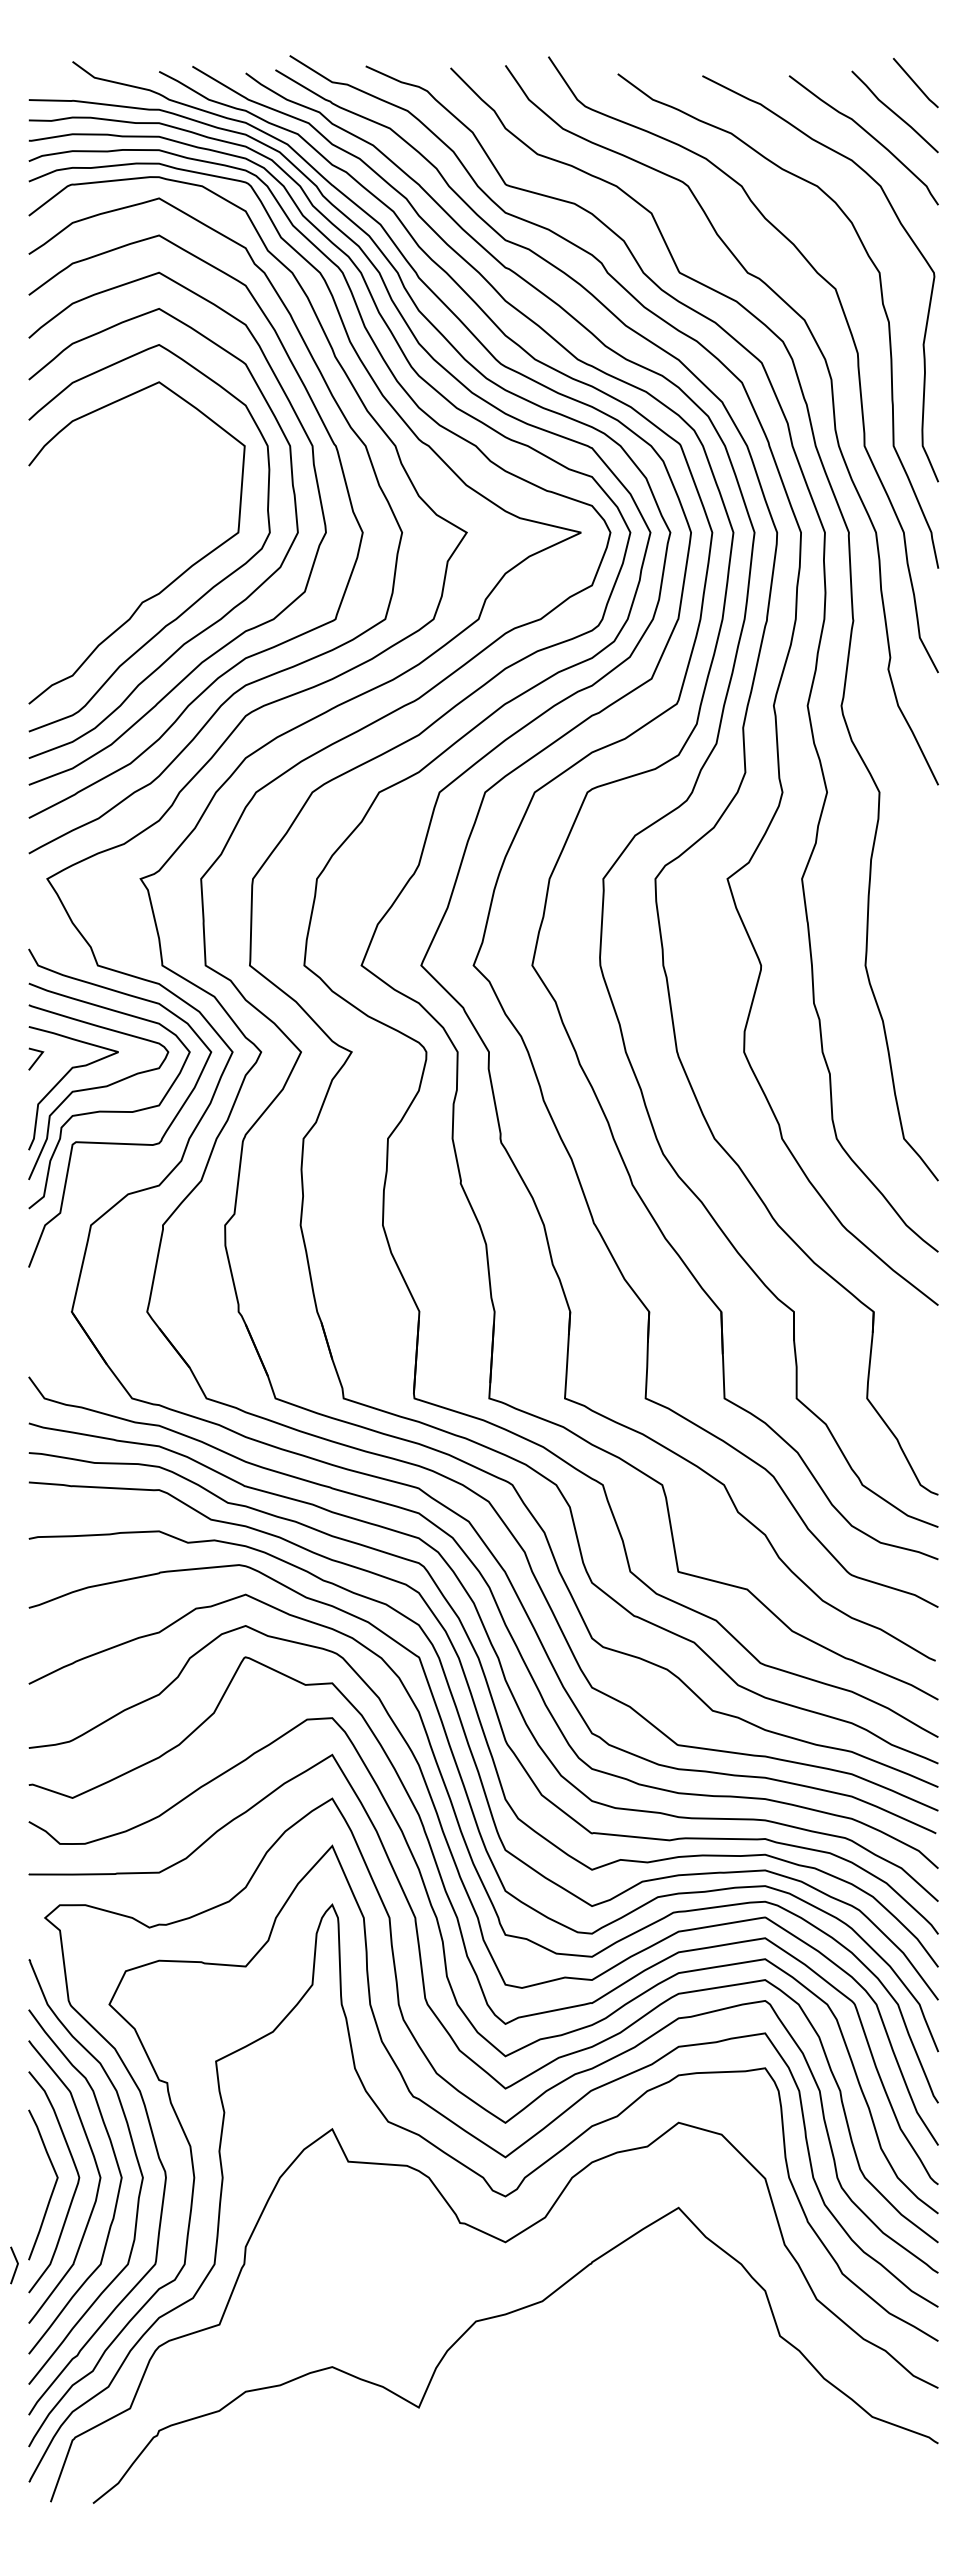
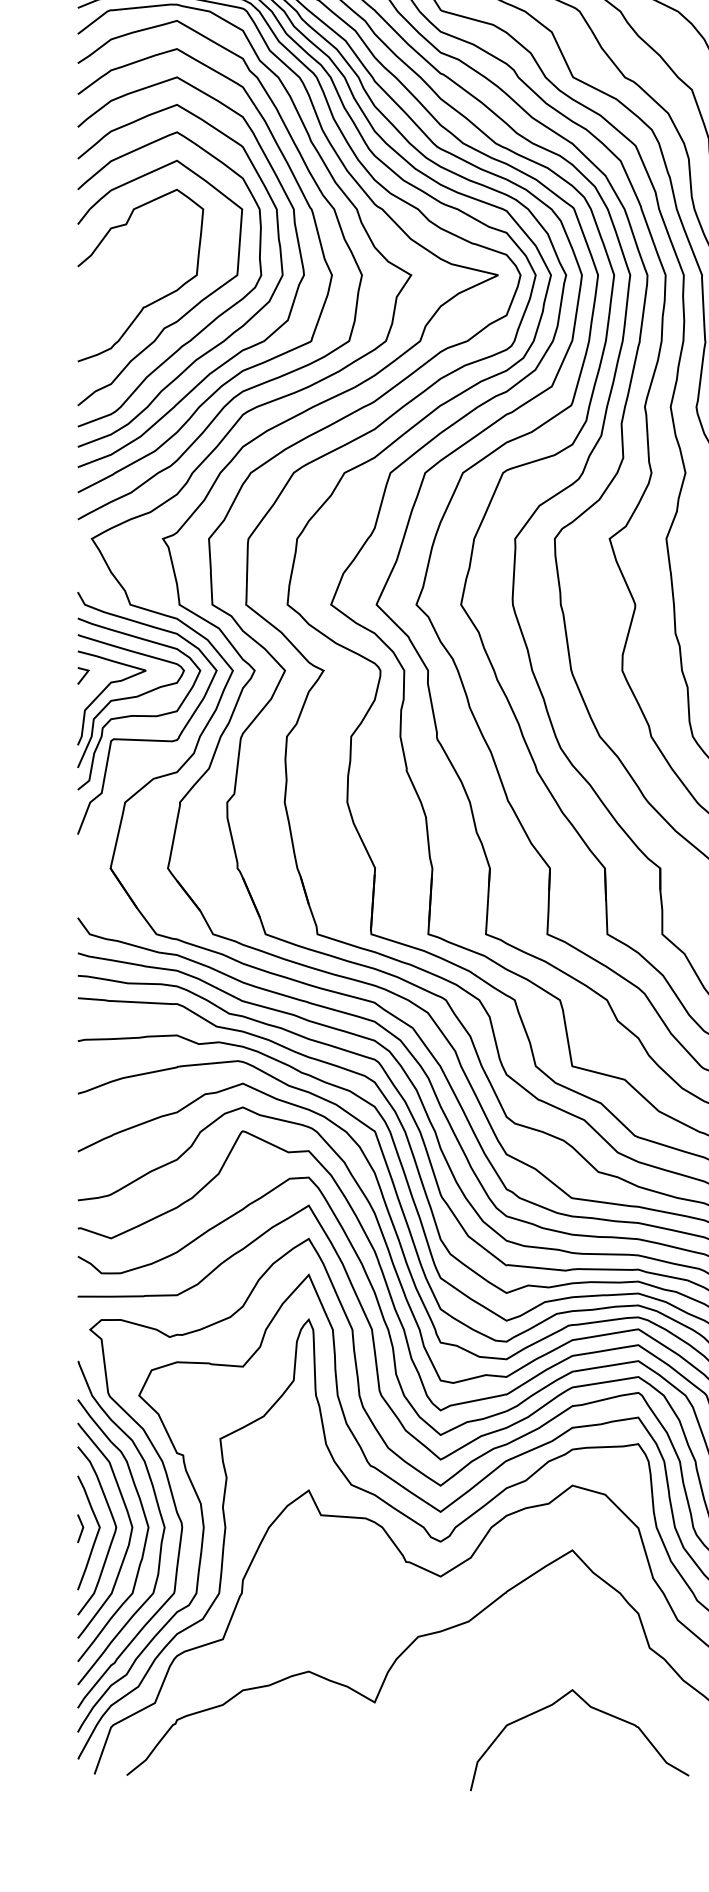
curve: (128, 567) -> (153, 301), added
line: (16, 2265) -> (82, 1528), moved
curve: (706, 2416) -> (593, 1709), added

